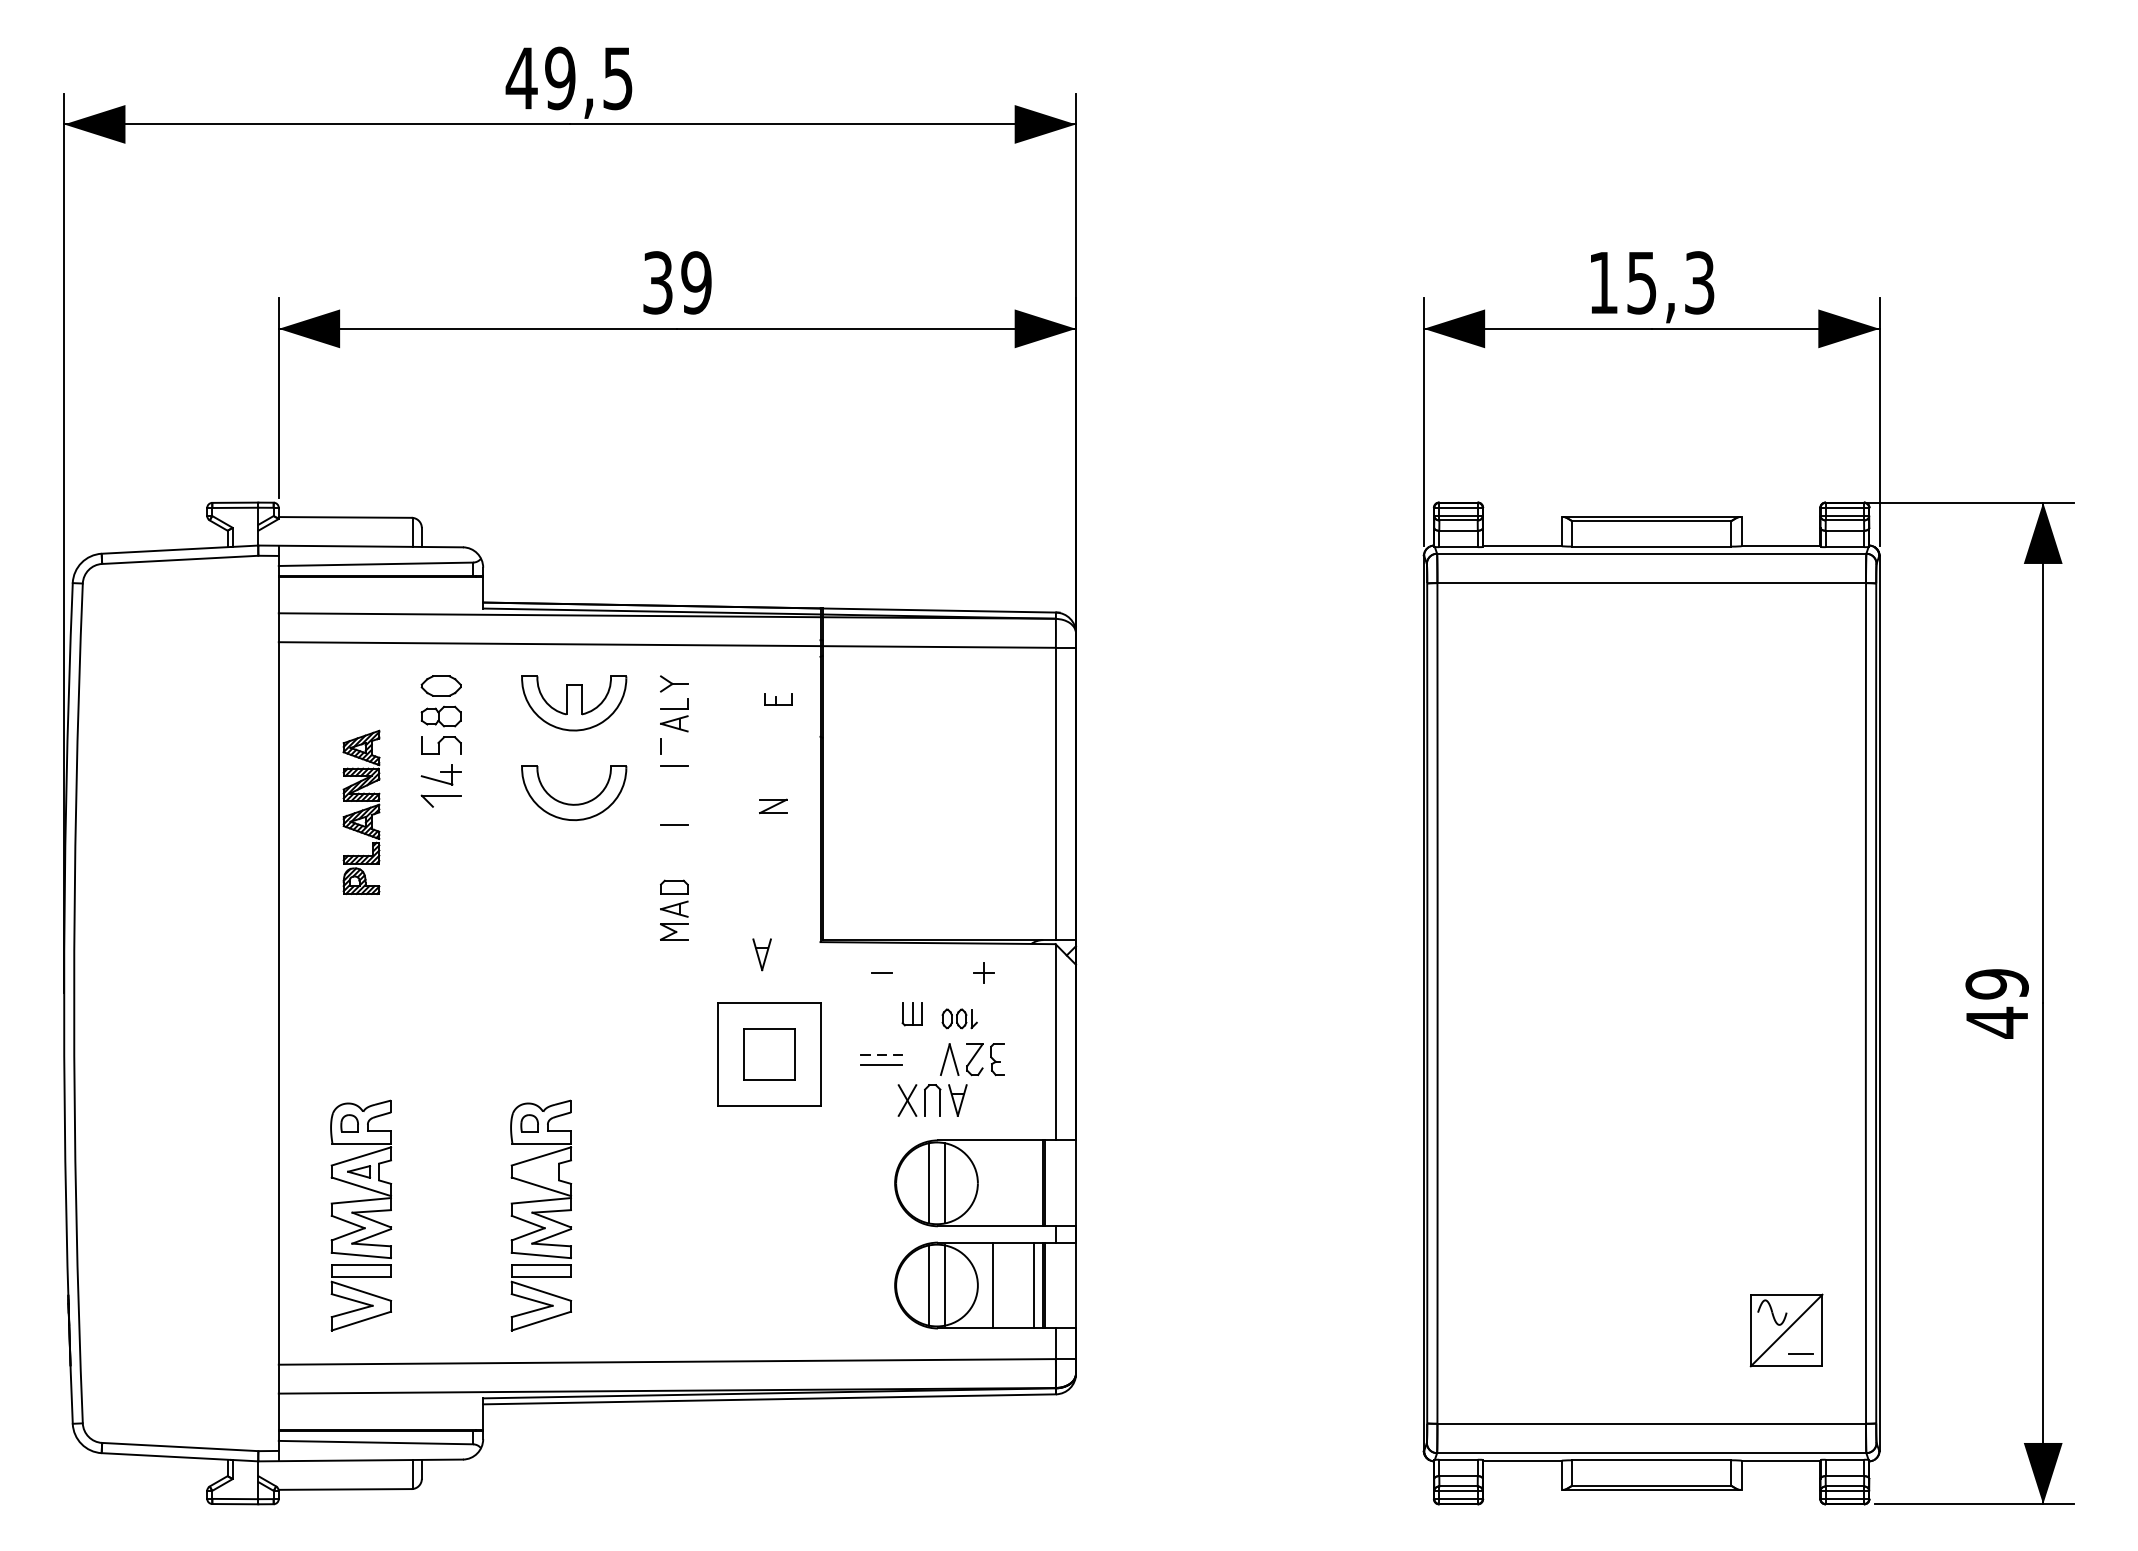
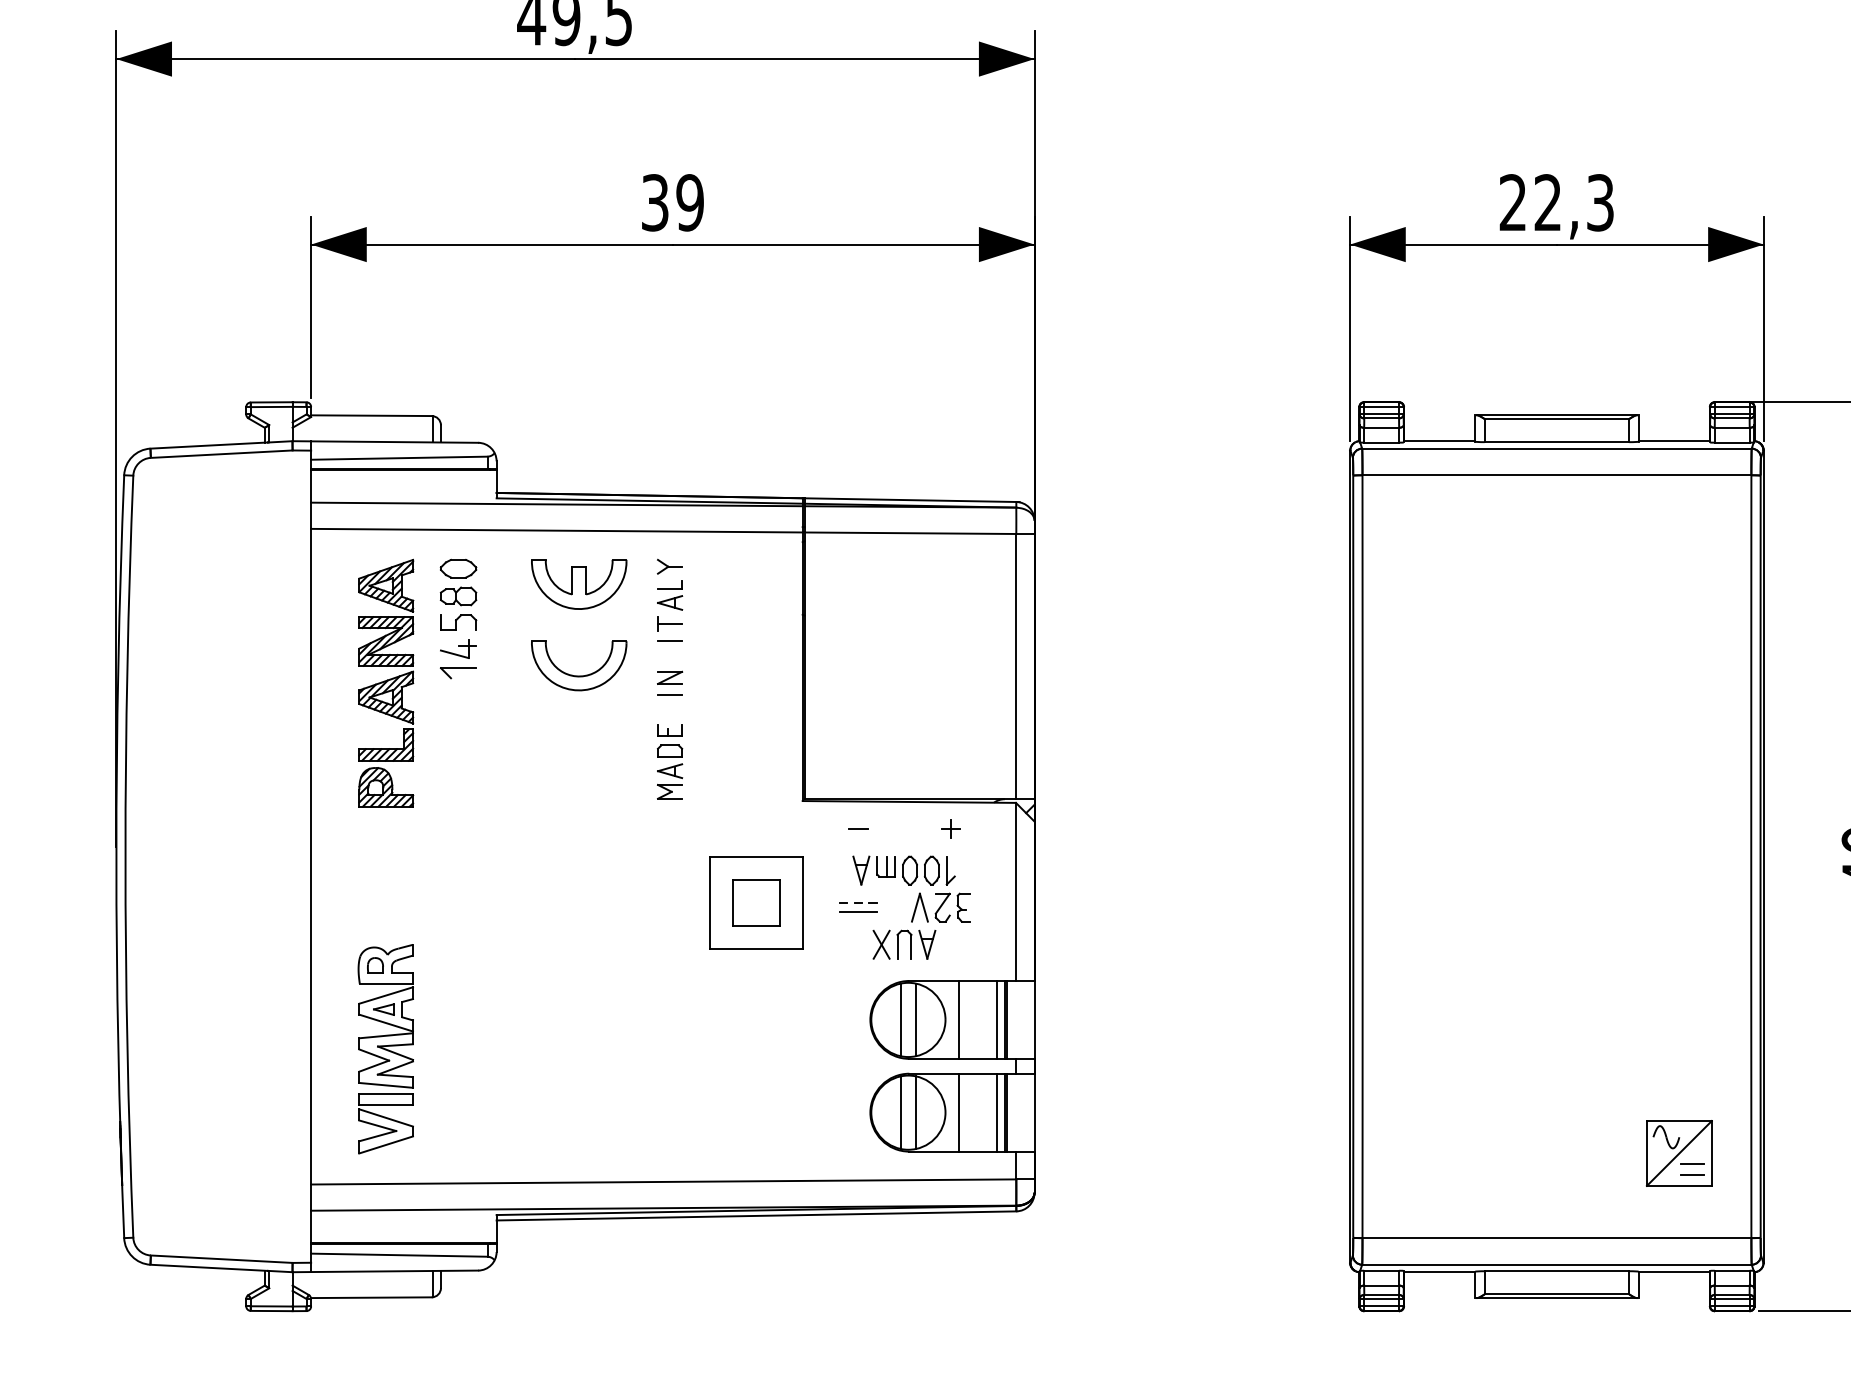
text: (1622, 282) -> (1530, 202), 15,3 -> 22,3
part: (778, 699) -> (670, 730), moved
line: (674, 746) -> (670, 623), added
part: (773, 806) -> (670, 677), moved
part: (361, 812) -> (386, 683), size x1.67
part: (761, 954) -> (860, 870), moved
part: (959, 1018) -> (928, 870), size x1.67
line: (993, 1183) -> (959, 1020), added
line: (1034, 1183) -> (996, 1020), added
part: (541, 1215) -> (549, 1049), removed
line: (1800, 1342) -> (1691, 1164), added

